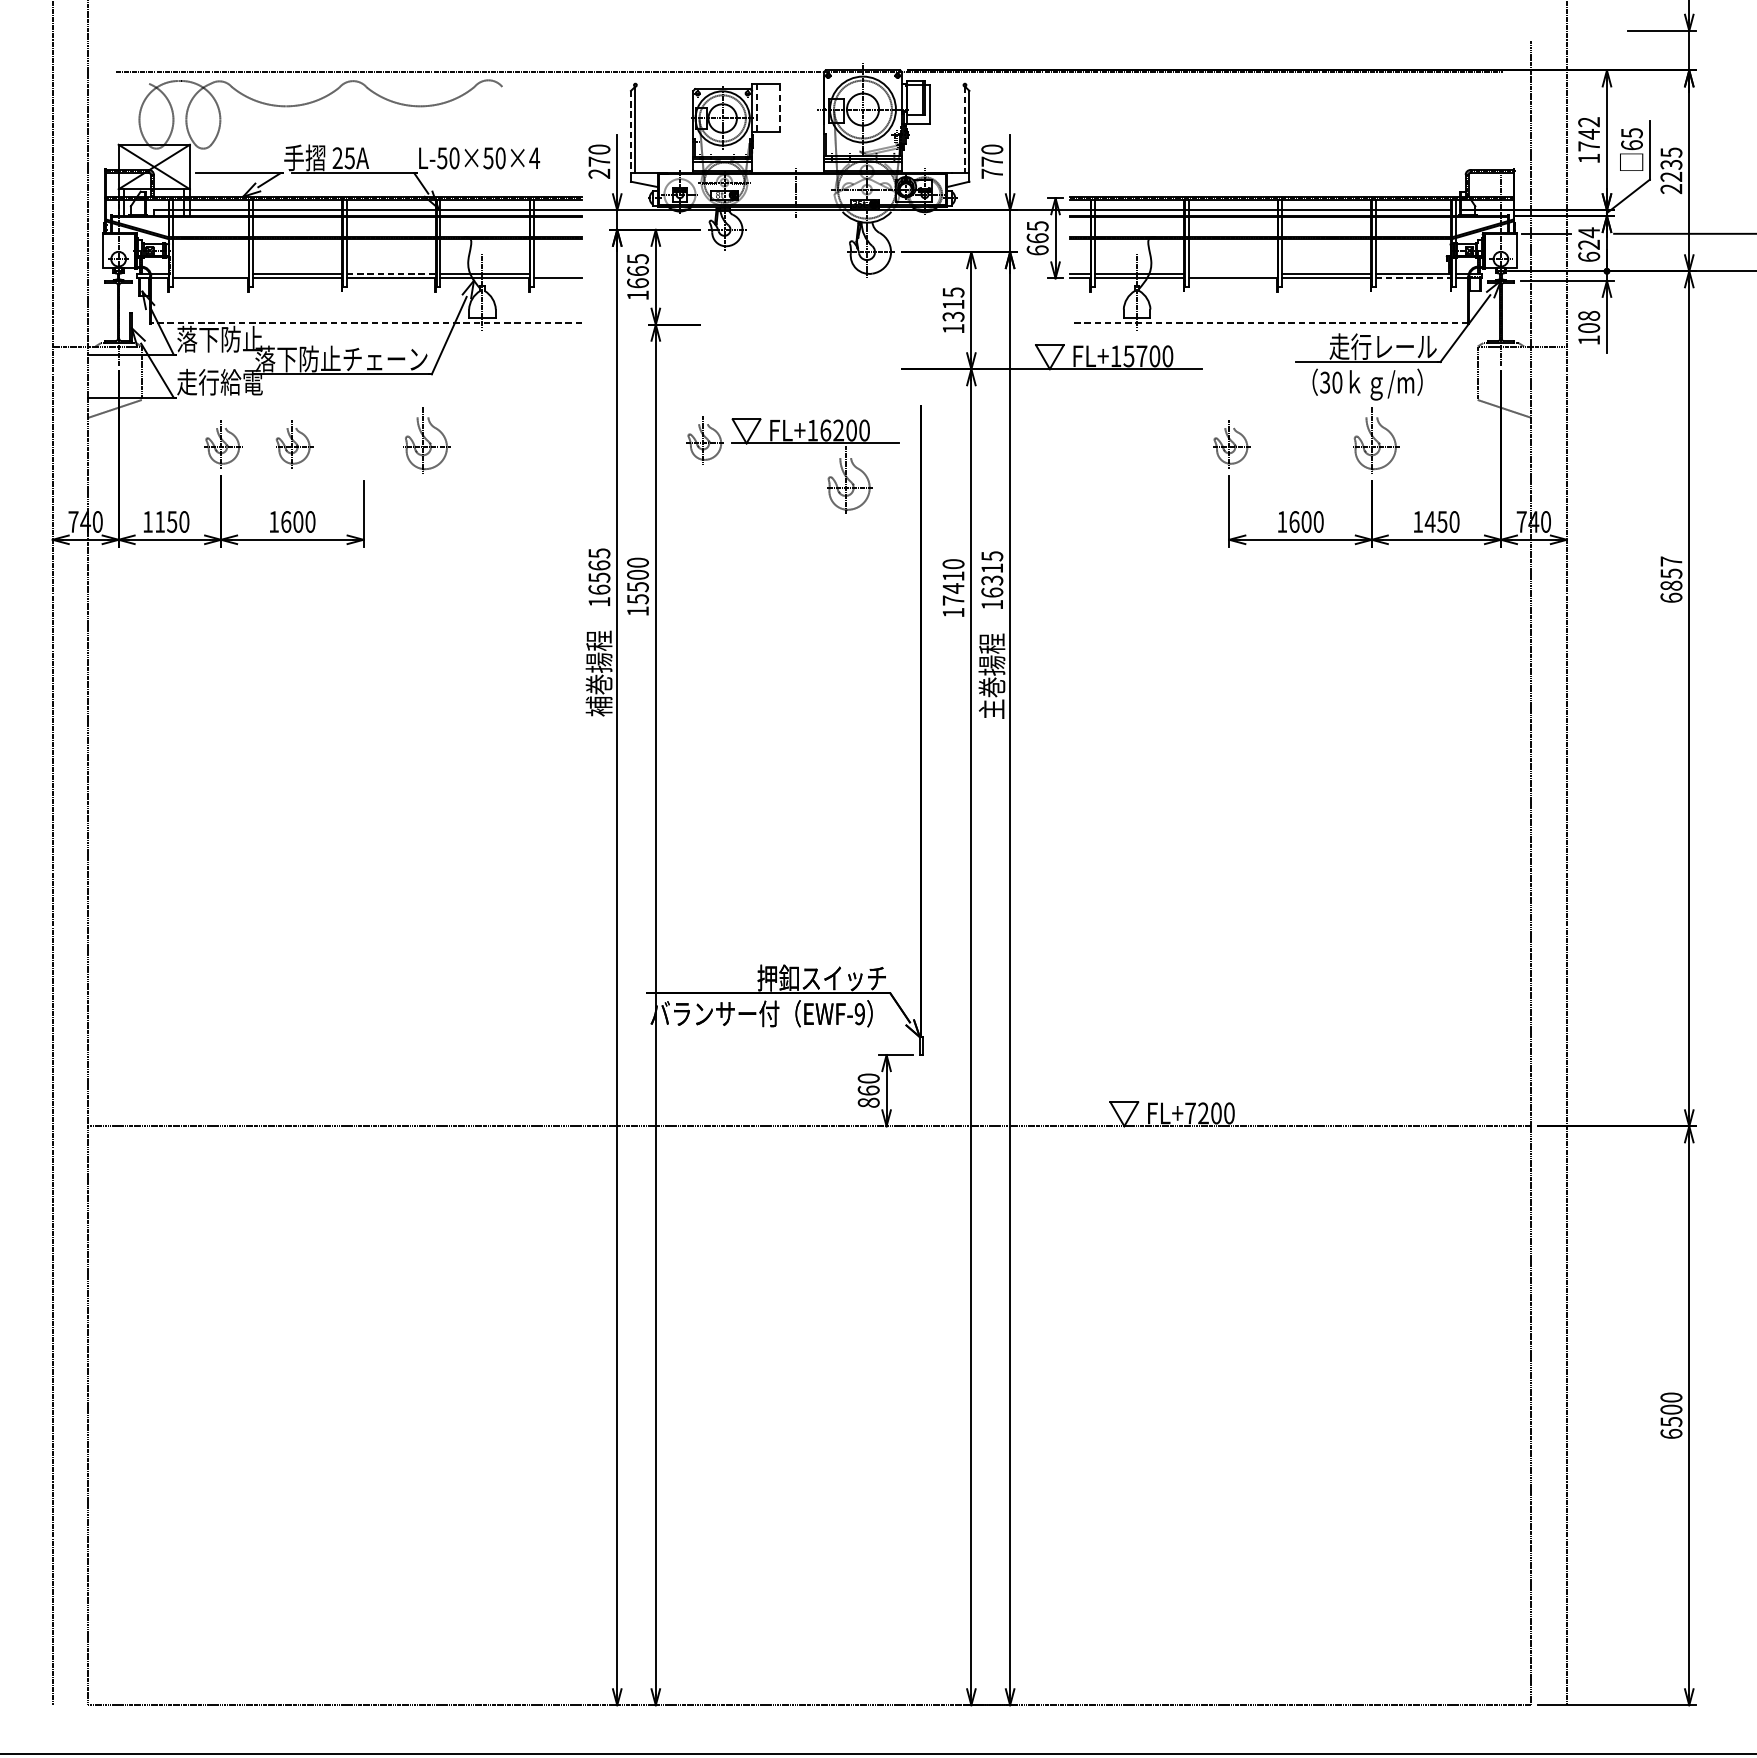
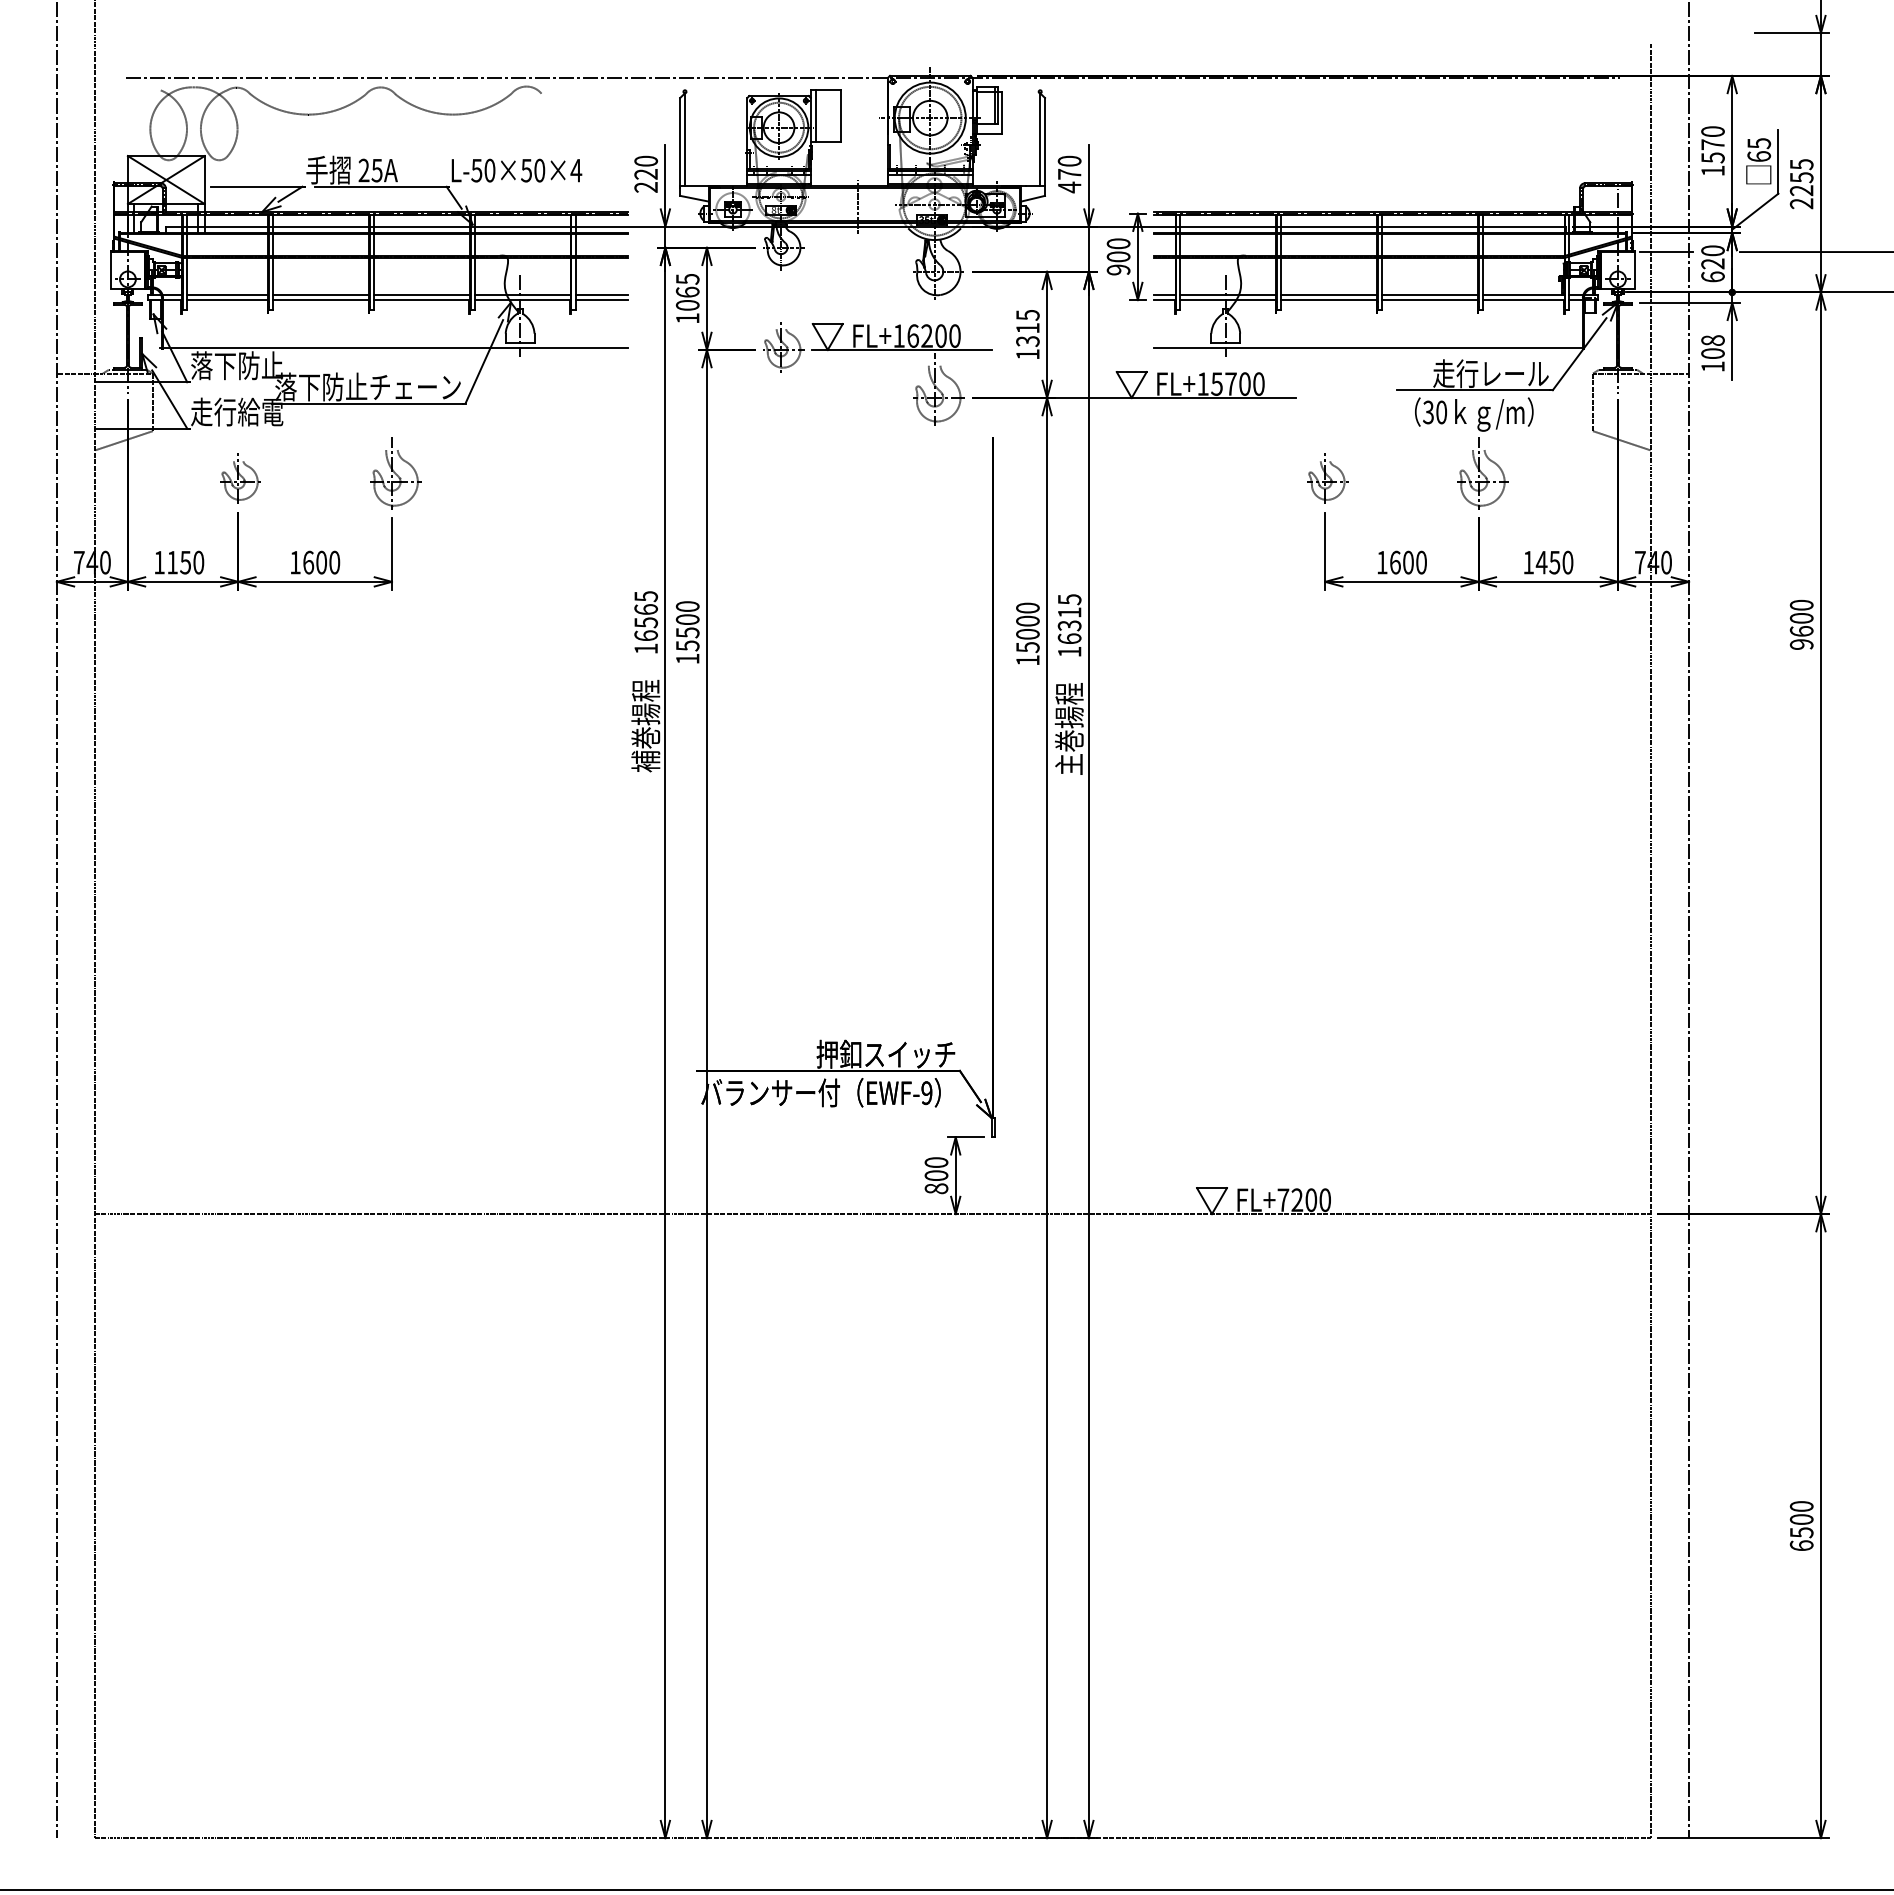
line: (779, 107) -> (840, 115), dashed -> solid
line: (756, 108) -> (815, 116), dashed -> solid
line: (965, 130) -> (1040, 140), dashed -> solid
line: (631, 132) -> (680, 142), dashed -> solid
text: (1588, 134) -> (1712, 144), 1742 -> 1570
text: (598, 160) -> (645, 173), 270 -> 220
text: (1670, 164) -> (1800, 177), 2235 -> 2255
text: (992, 173) -> (1069, 187), 770 -> 470
text: (1588, 232) -> (1712, 250), 624 -> 620
text: (1037, 237) -> (1118, 256), 665 -> 900
line: (211, 274) -> (227, 295), added
line: (391, 274) -> (422, 295), dashed -> solid
line: (557, 274) -> (601, 295), added
line: (1233, 274) -> (1329, 295), added
line: (1413, 278) -> (1523, 300), dashed -> solid
text: (637, 282) -> (687, 304), 1665 -> 1065
line: (365, 323) -> (393, 348), dashed -> solid
line: (1268, 323) -> (1367, 348), dashed -> solid
part: (426, 439) -> (395, 473), moved
part: (293, 443) -> (316, 478), removed
part: (792, 443) -> (877, 350), moved
text: (1671, 579) -> (1801, 624), 6857 -> 9600
text: (953, 588) -> (1027, 634), 17410 -> 15000
text: (868, 1090) -> (936, 1175), 860 -> 800

